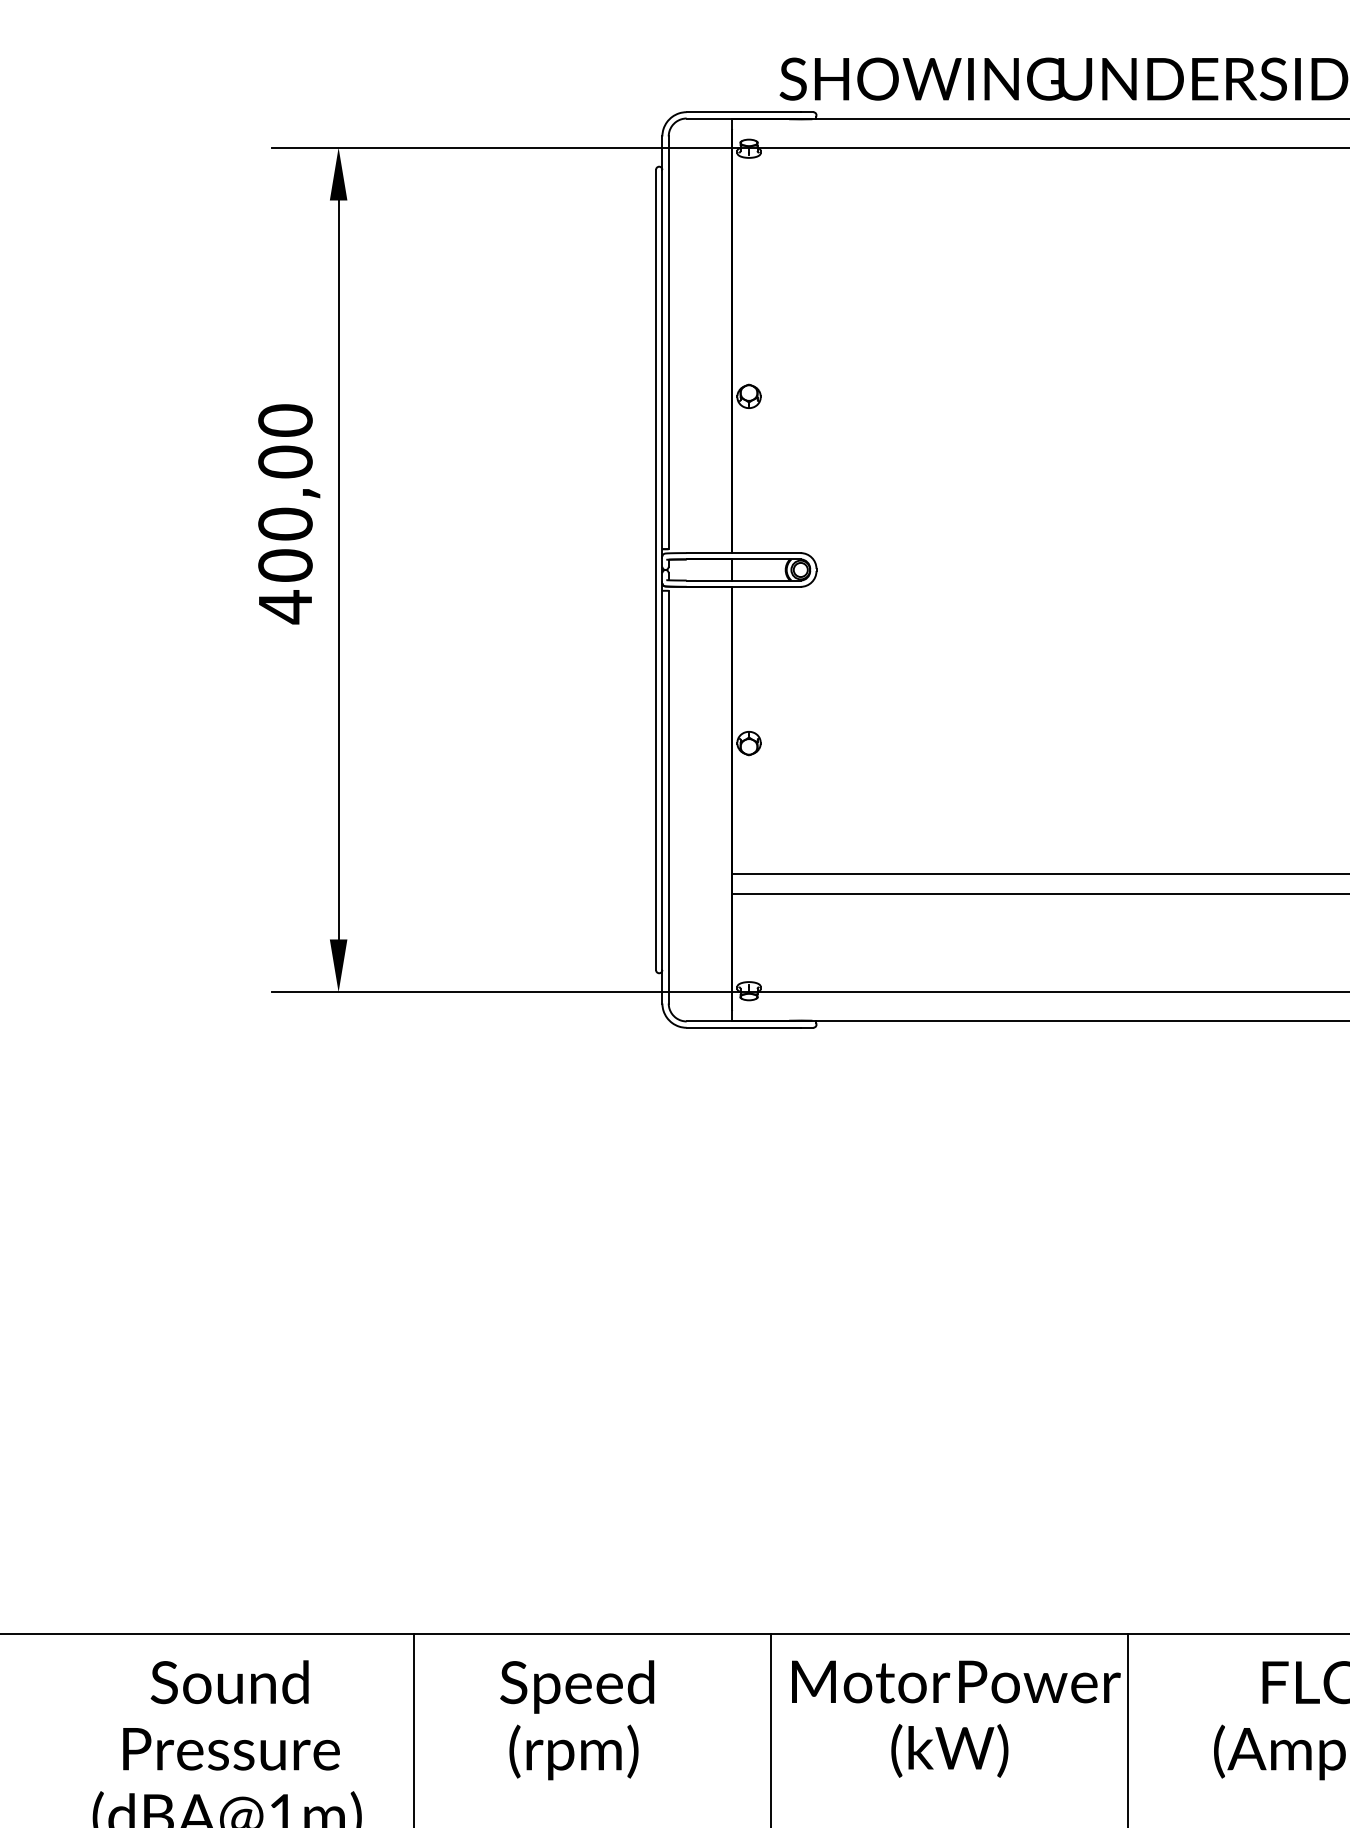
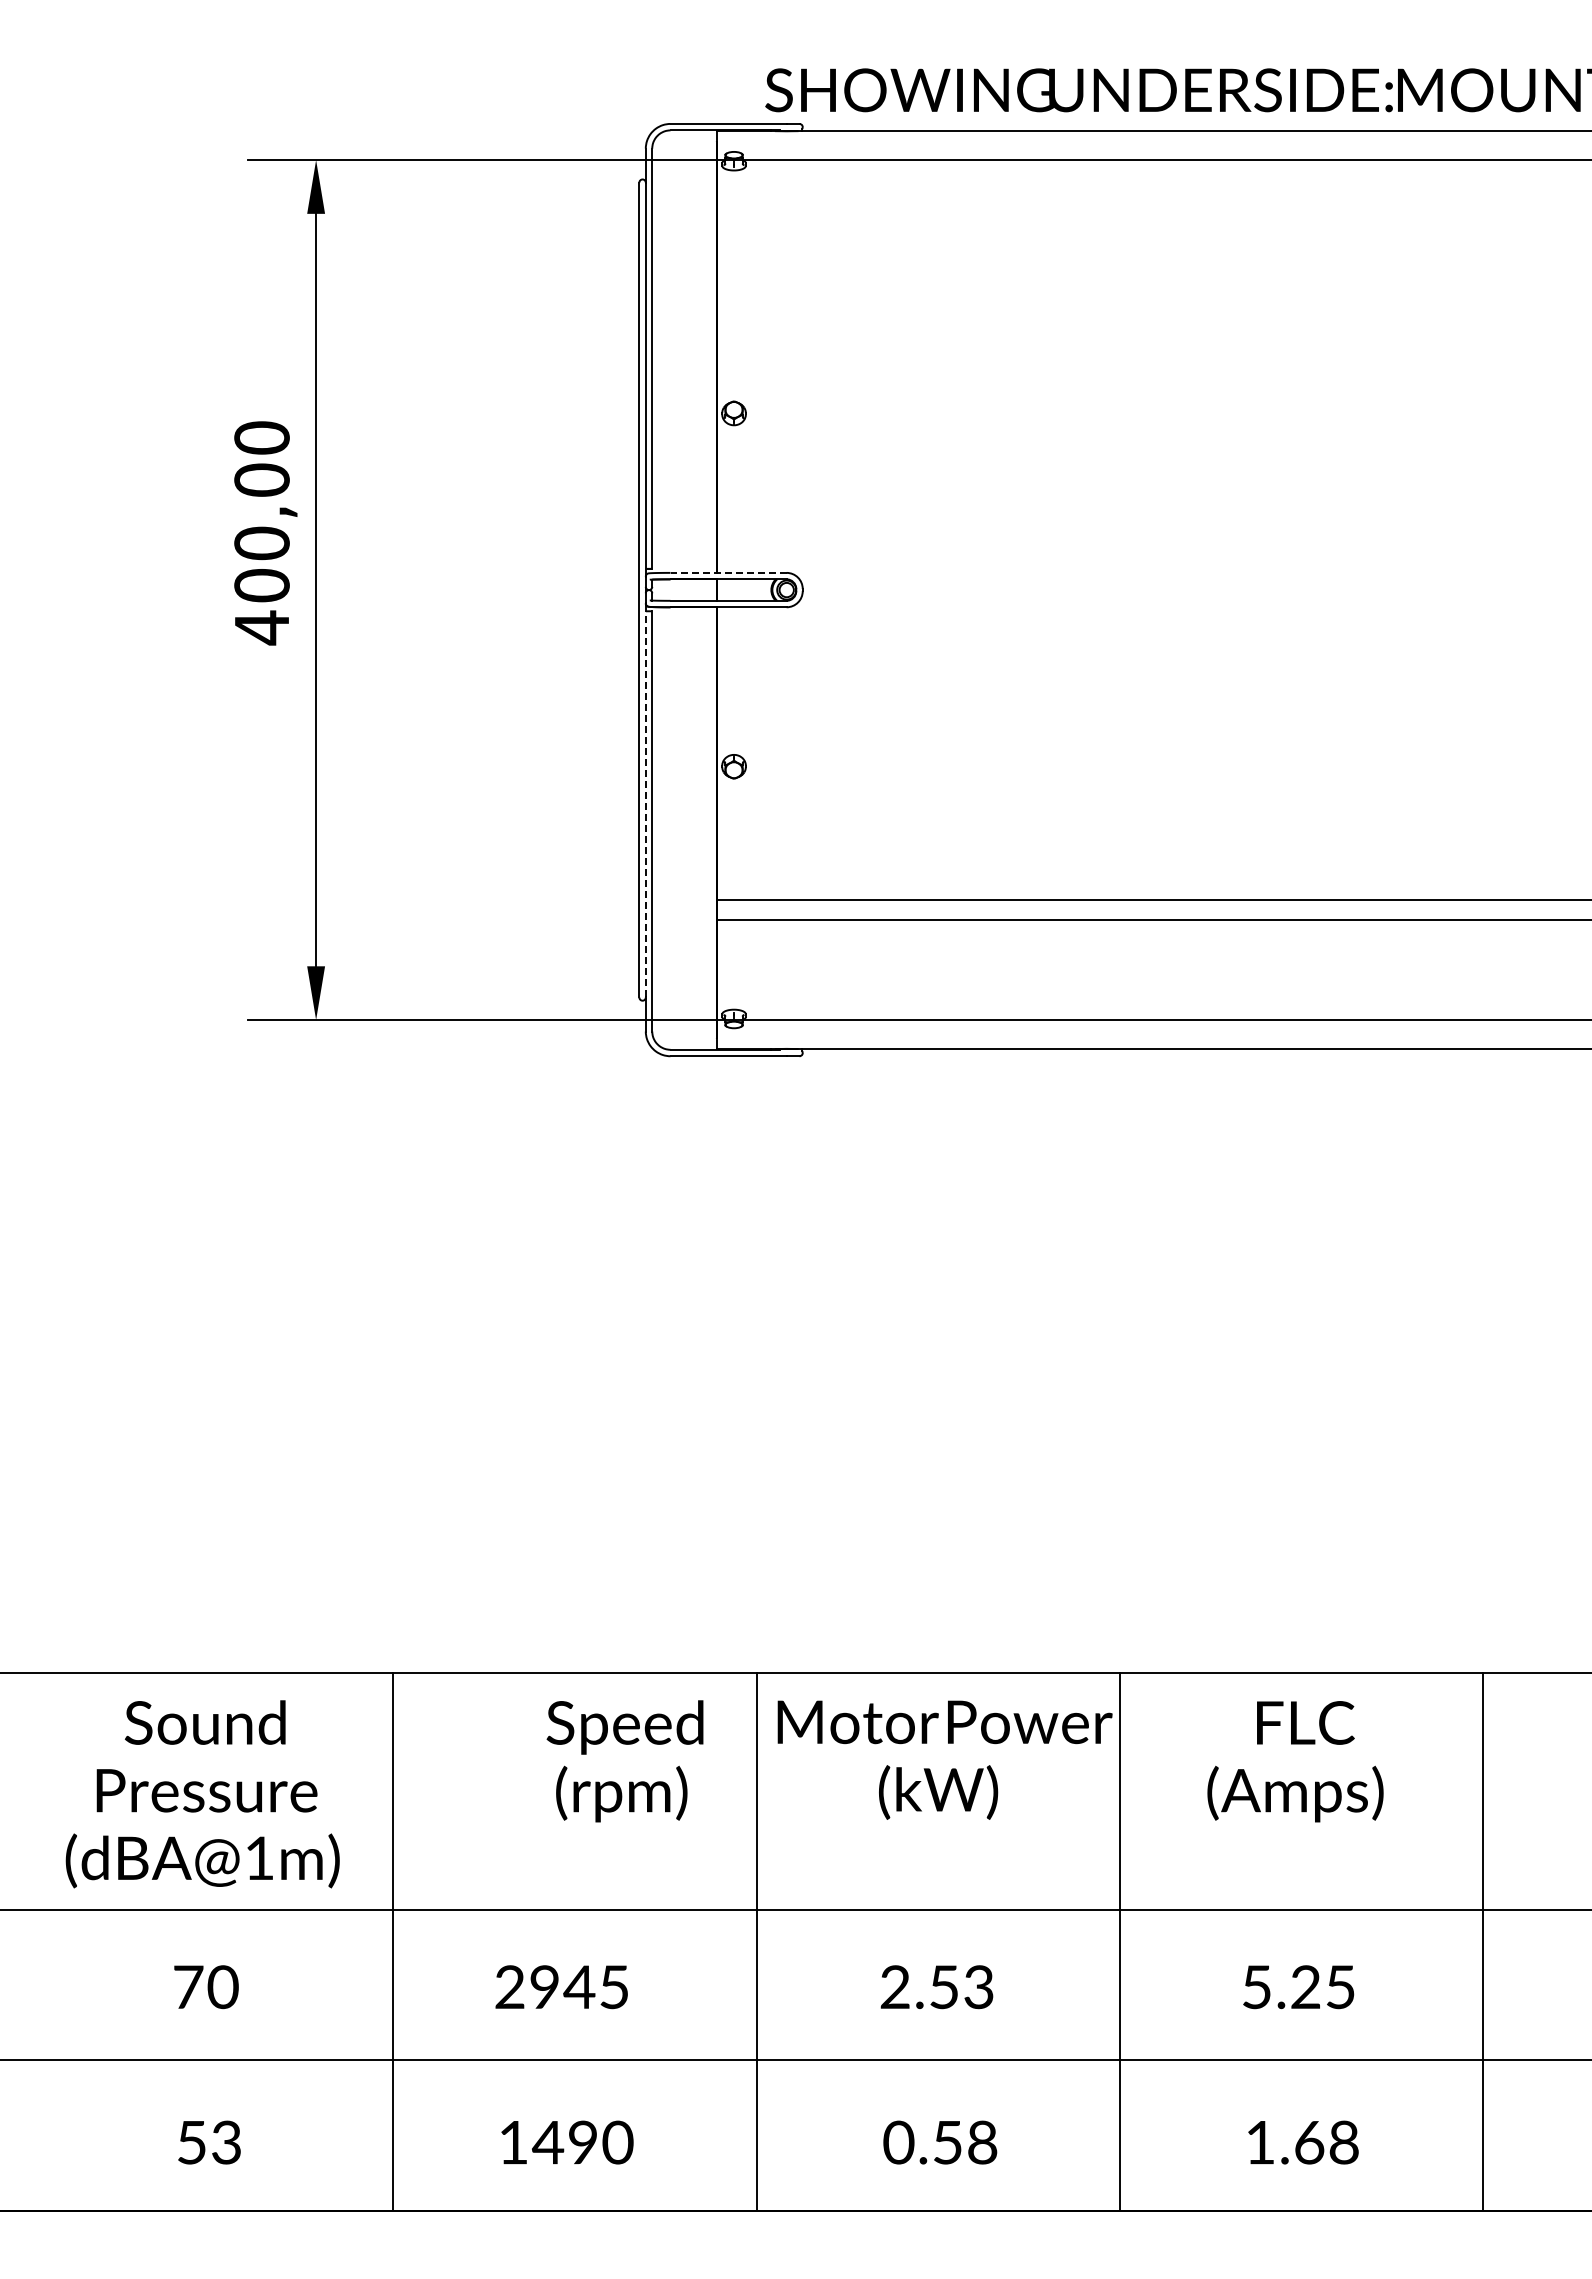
line: (743, 552) -> (728, 572), solid -> dashed
line: (662, 776) -> (645, 800), solid -> dashed
text: (576, 1720) -> (624, 1761), moved

